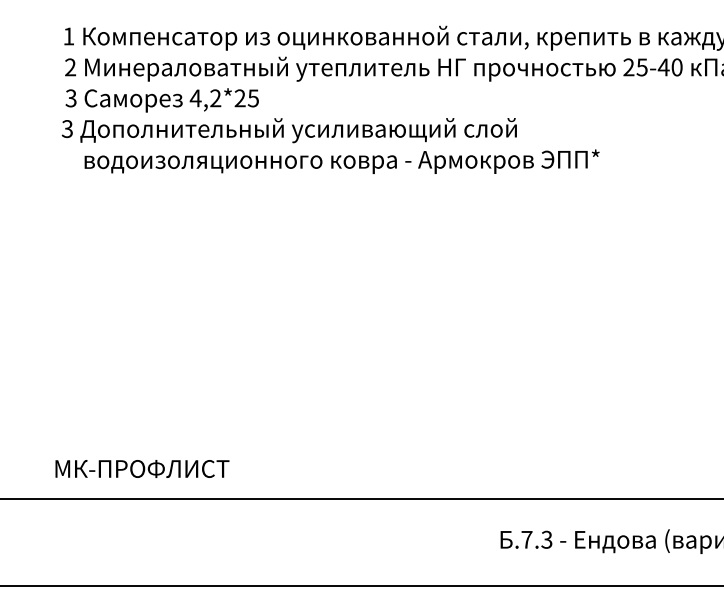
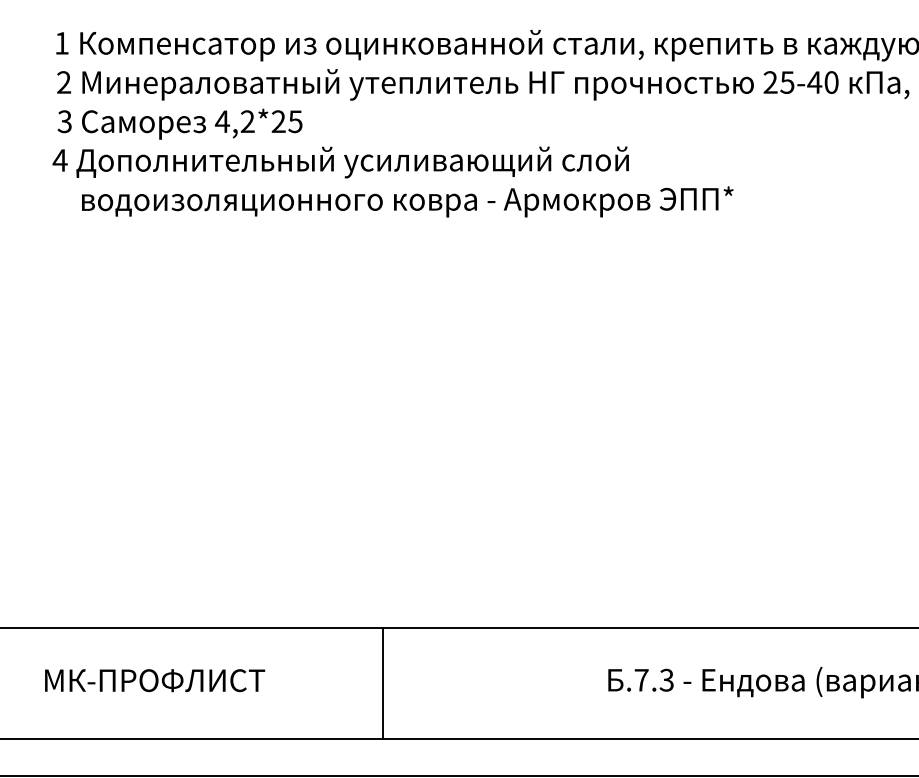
text: (66, 129) -> (59, 160), 3 -> 4
text: (142, 468) -> (155, 680), moved
line: (322, 542) -> (382, 683), added

